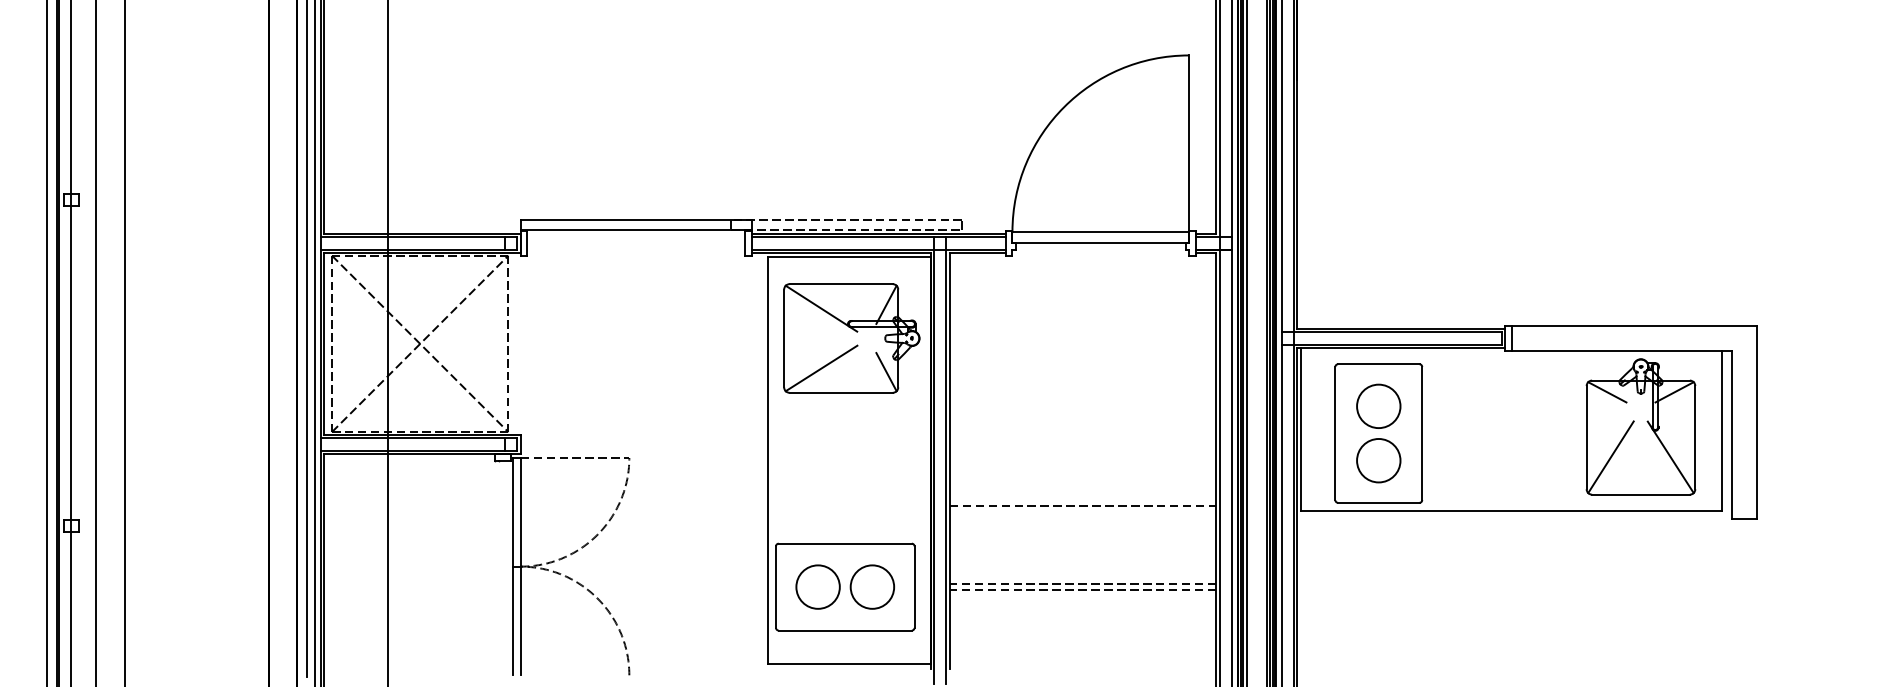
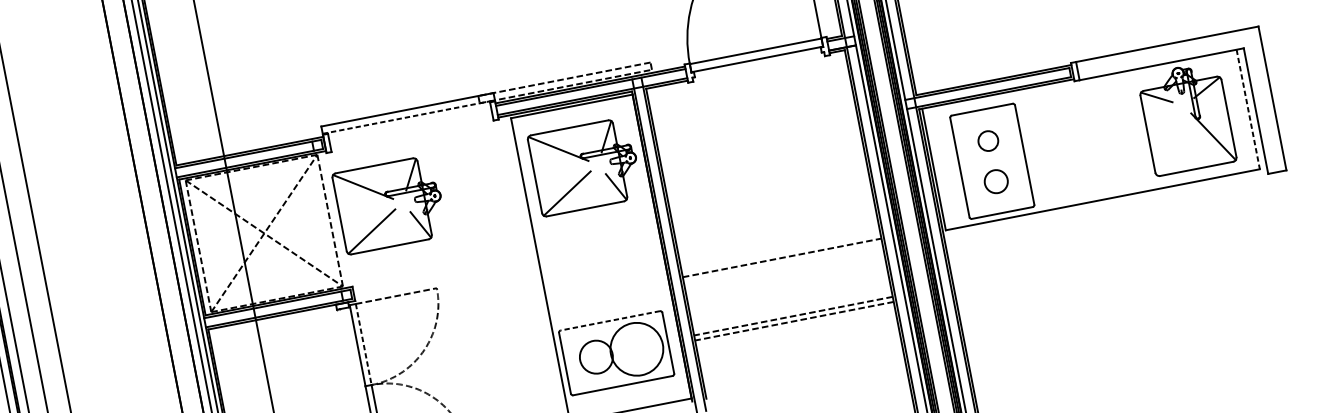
line: (636, 229) -> (409, 116), solid -> dashed
part: (589, 338) -> (389, 204), added
circle: (1378, 406) -> (988, 141), size x0.6
line: (1722, 431) -> (1248, 109), solid -> dashed
line: (1610, 457) -> (1168, 145), removed
circle: (1378, 460) -> (995, 181), size x0.7
line: (520, 512) -> (363, 344), solid -> dashed
line: (845, 543) -> (610, 320), solid -> dashed
circle: (872, 586) -> (636, 348), size x1.6

